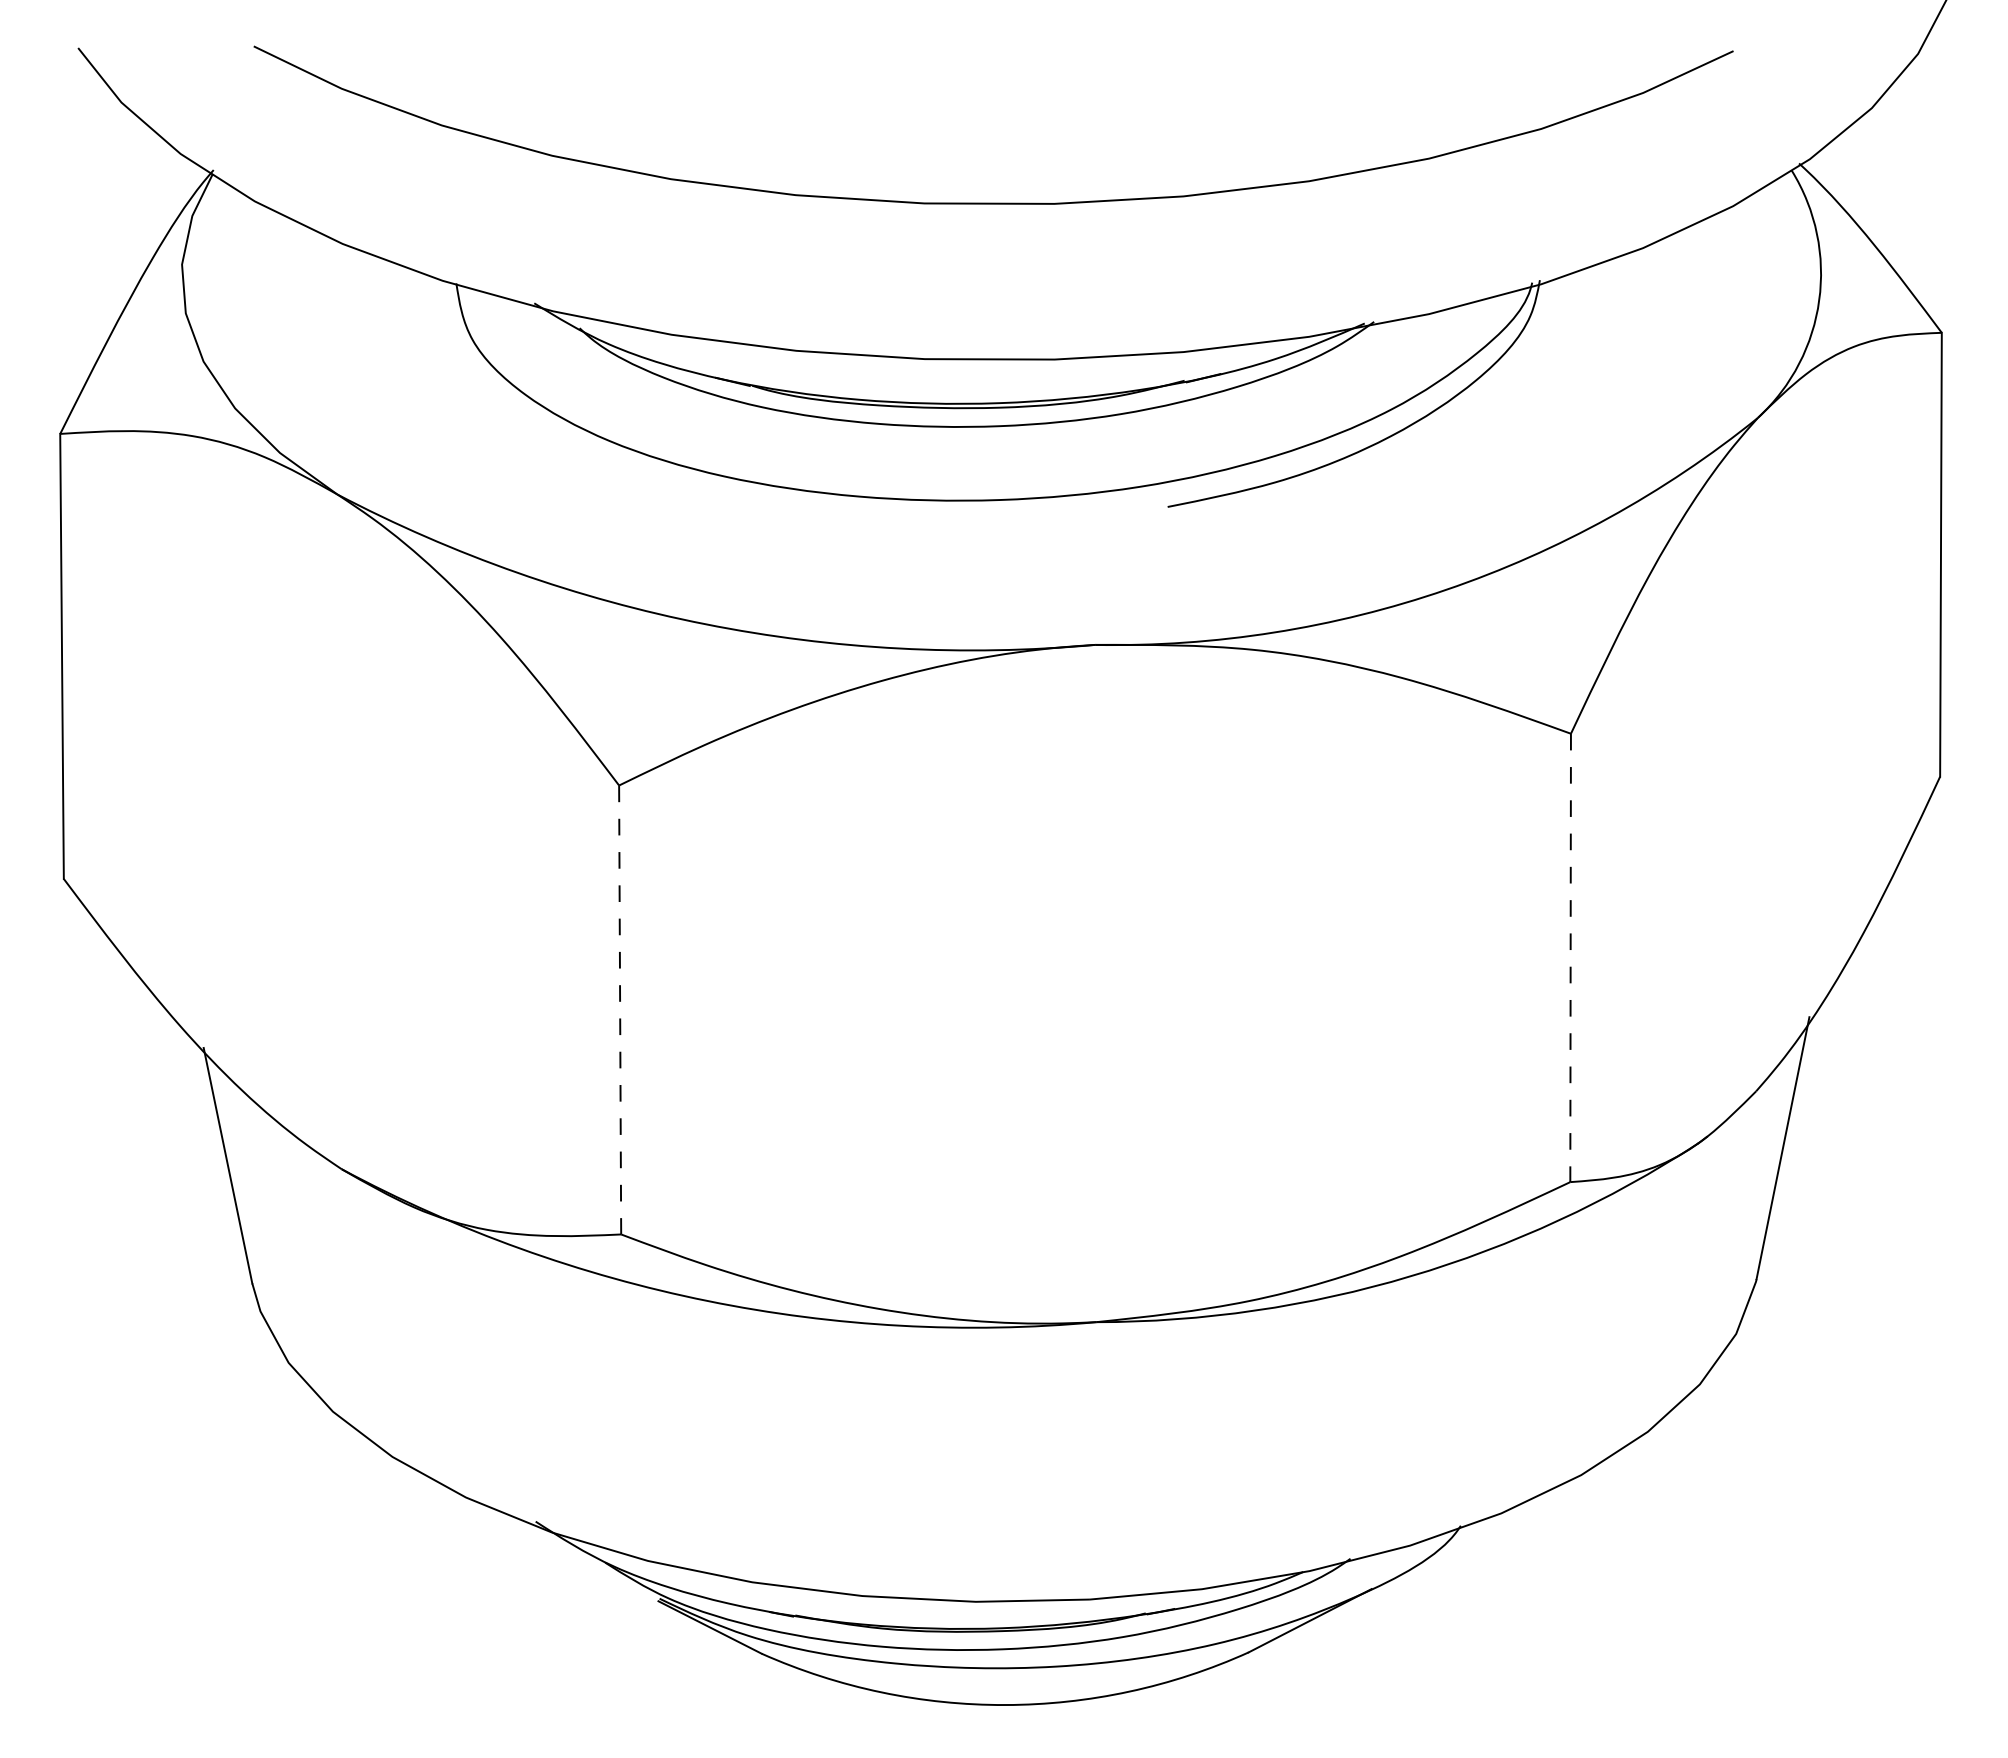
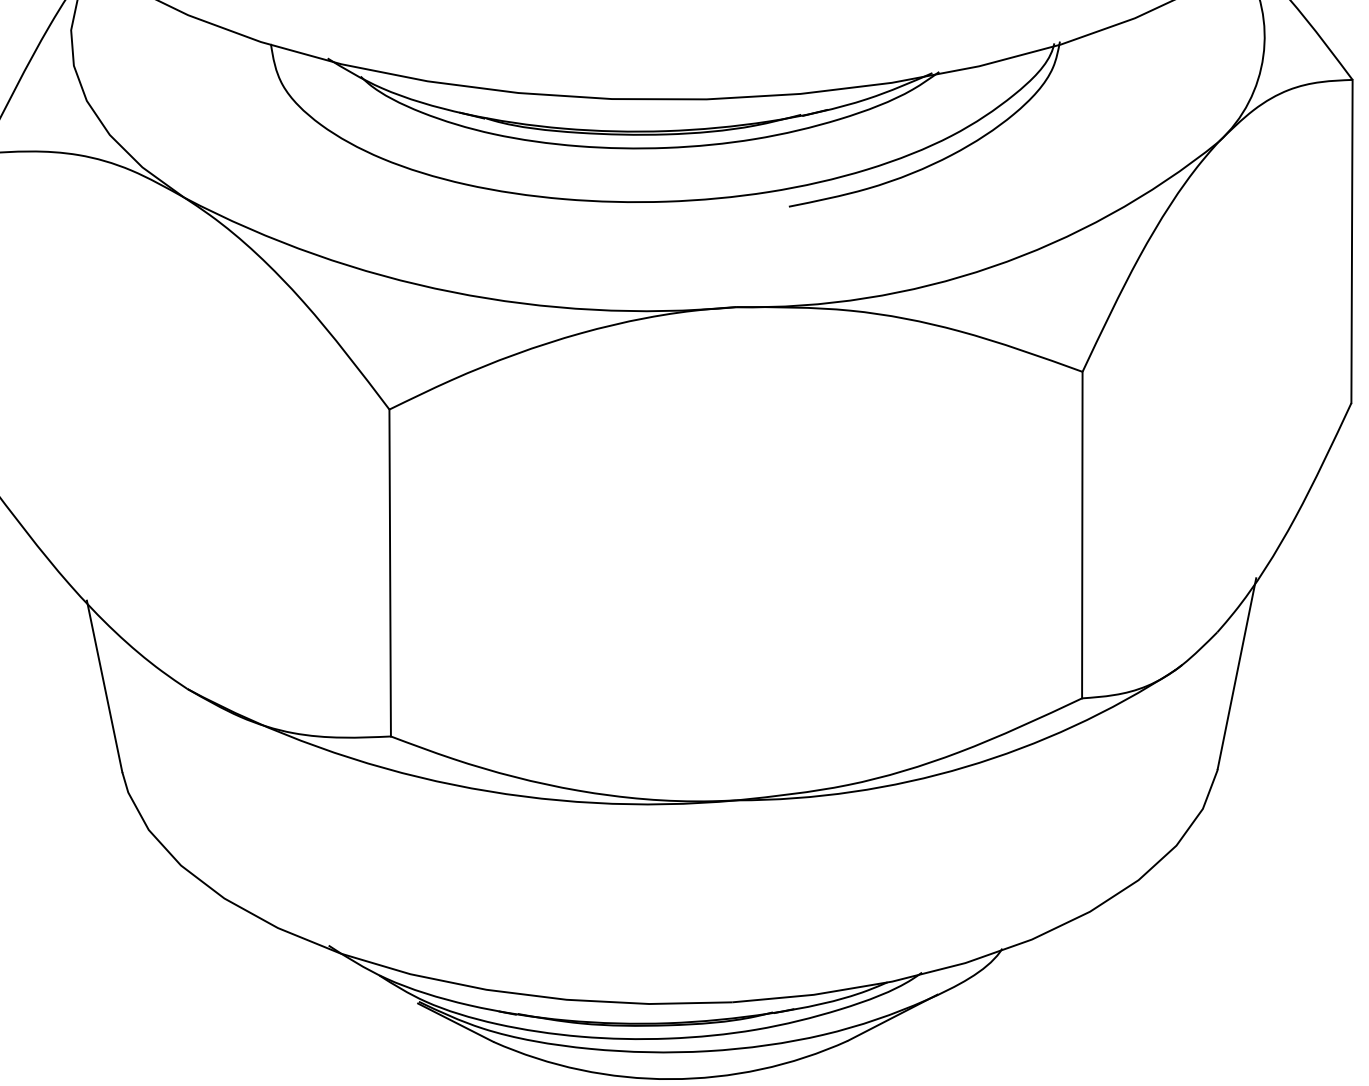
line: (1570, 958) -> (1082, 535), dashed -> solid
line: (620, 1010) -> (390, 573), dashed -> solid

